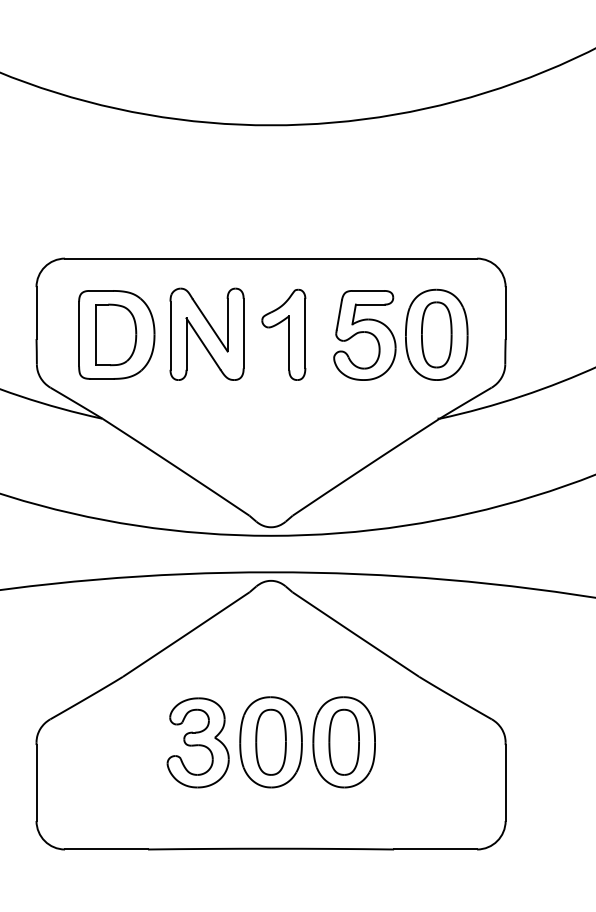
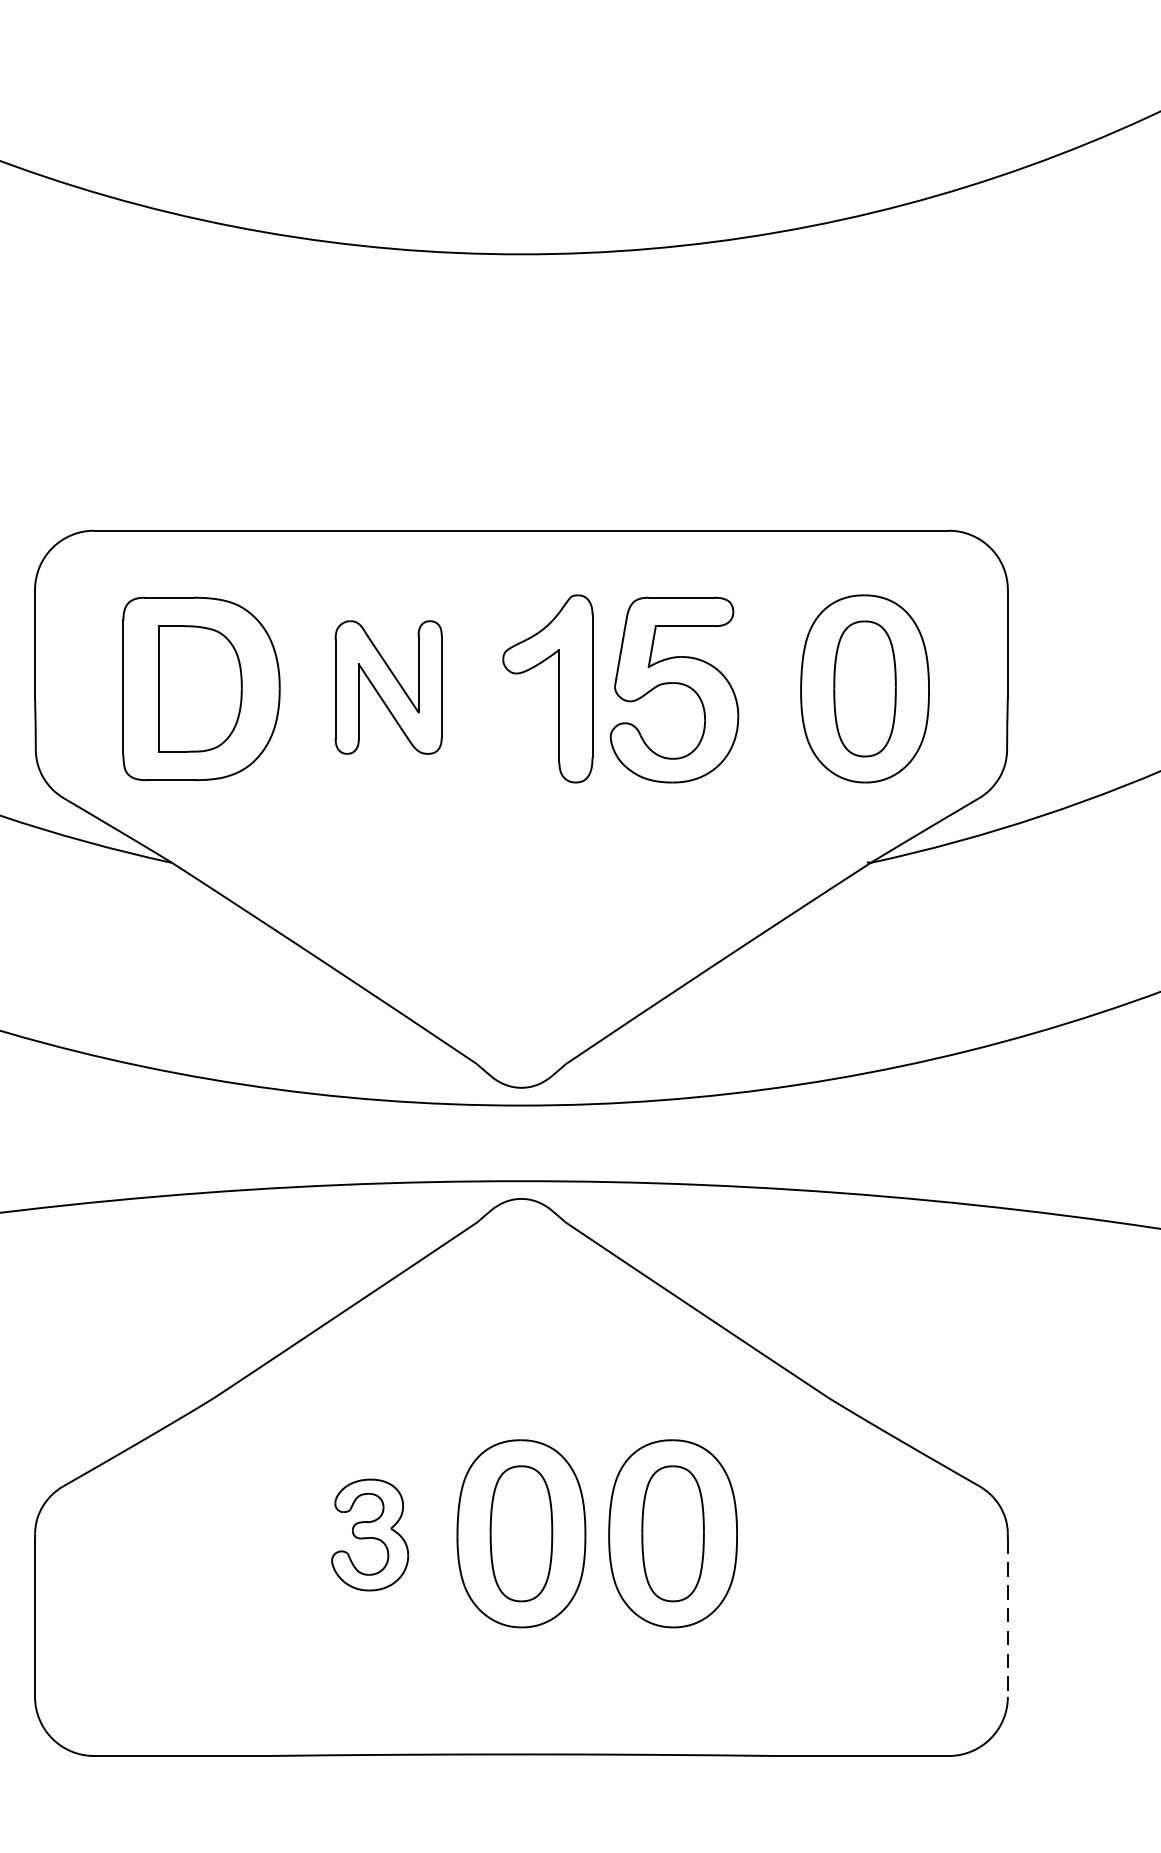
part: (206, 333) -> (387, 685), size x0.7
part: (364, 335) -> (673, 690), moved
part: (197, 742) -> (368, 1534), size x0.6
line: (505, 783) -> (1007, 1619), solid -> dashed

